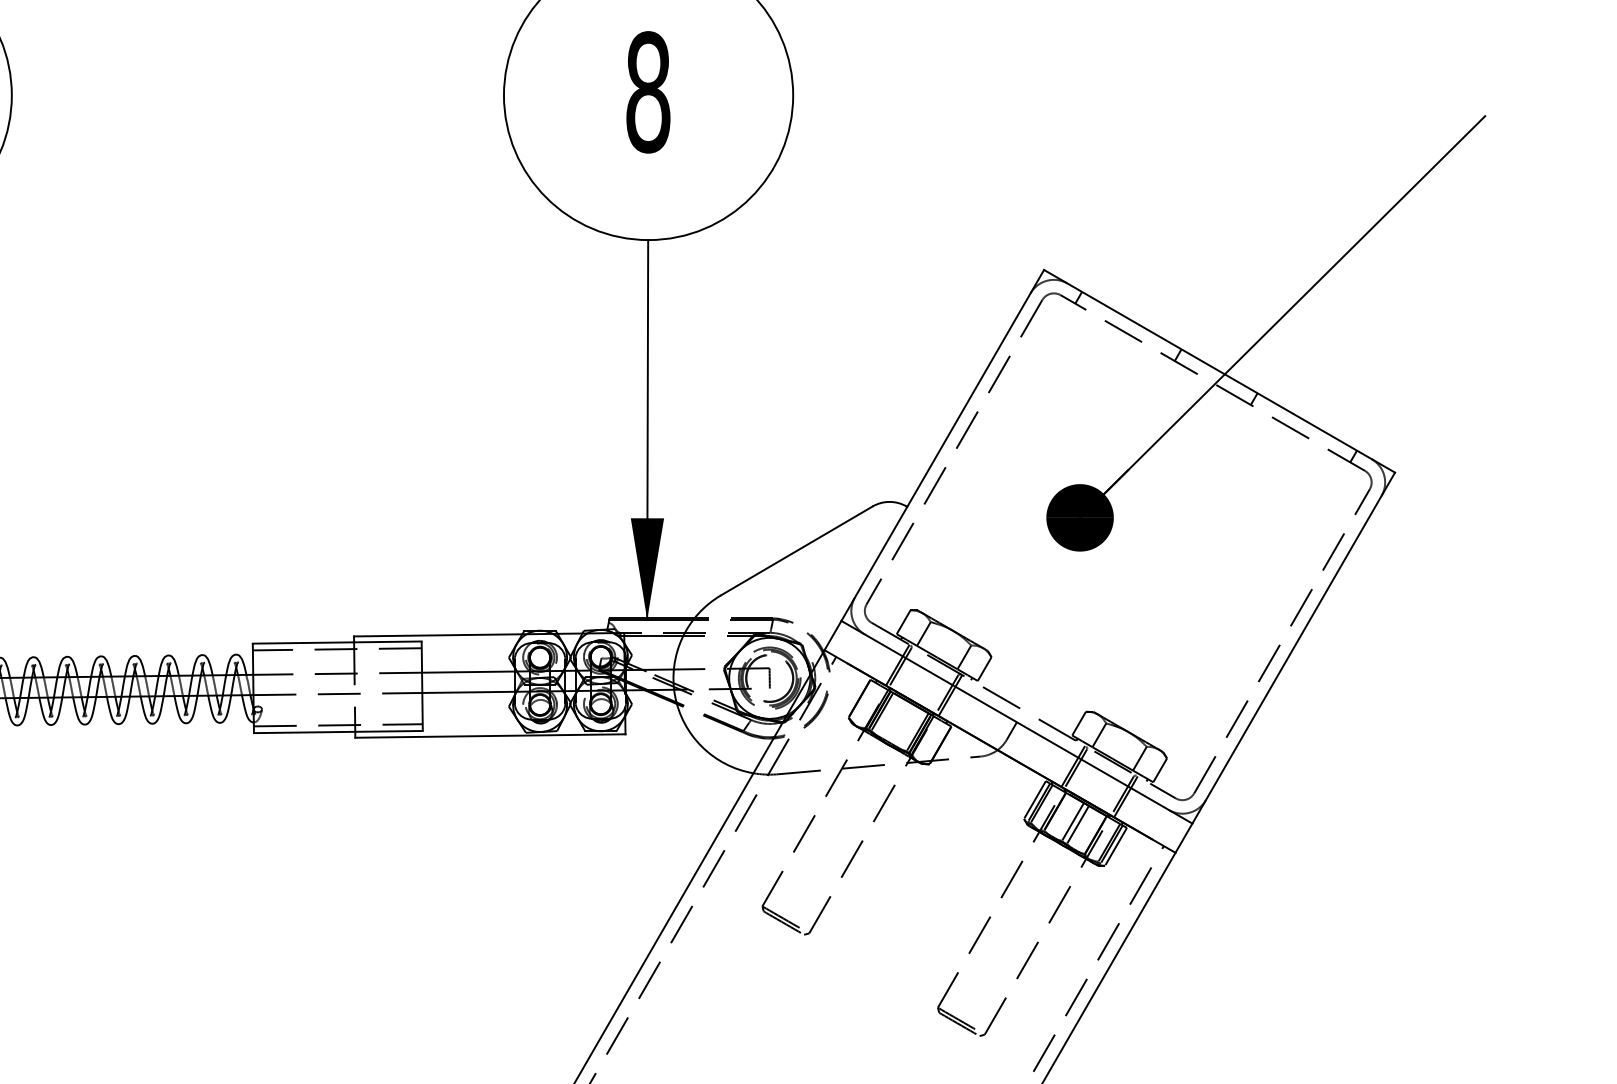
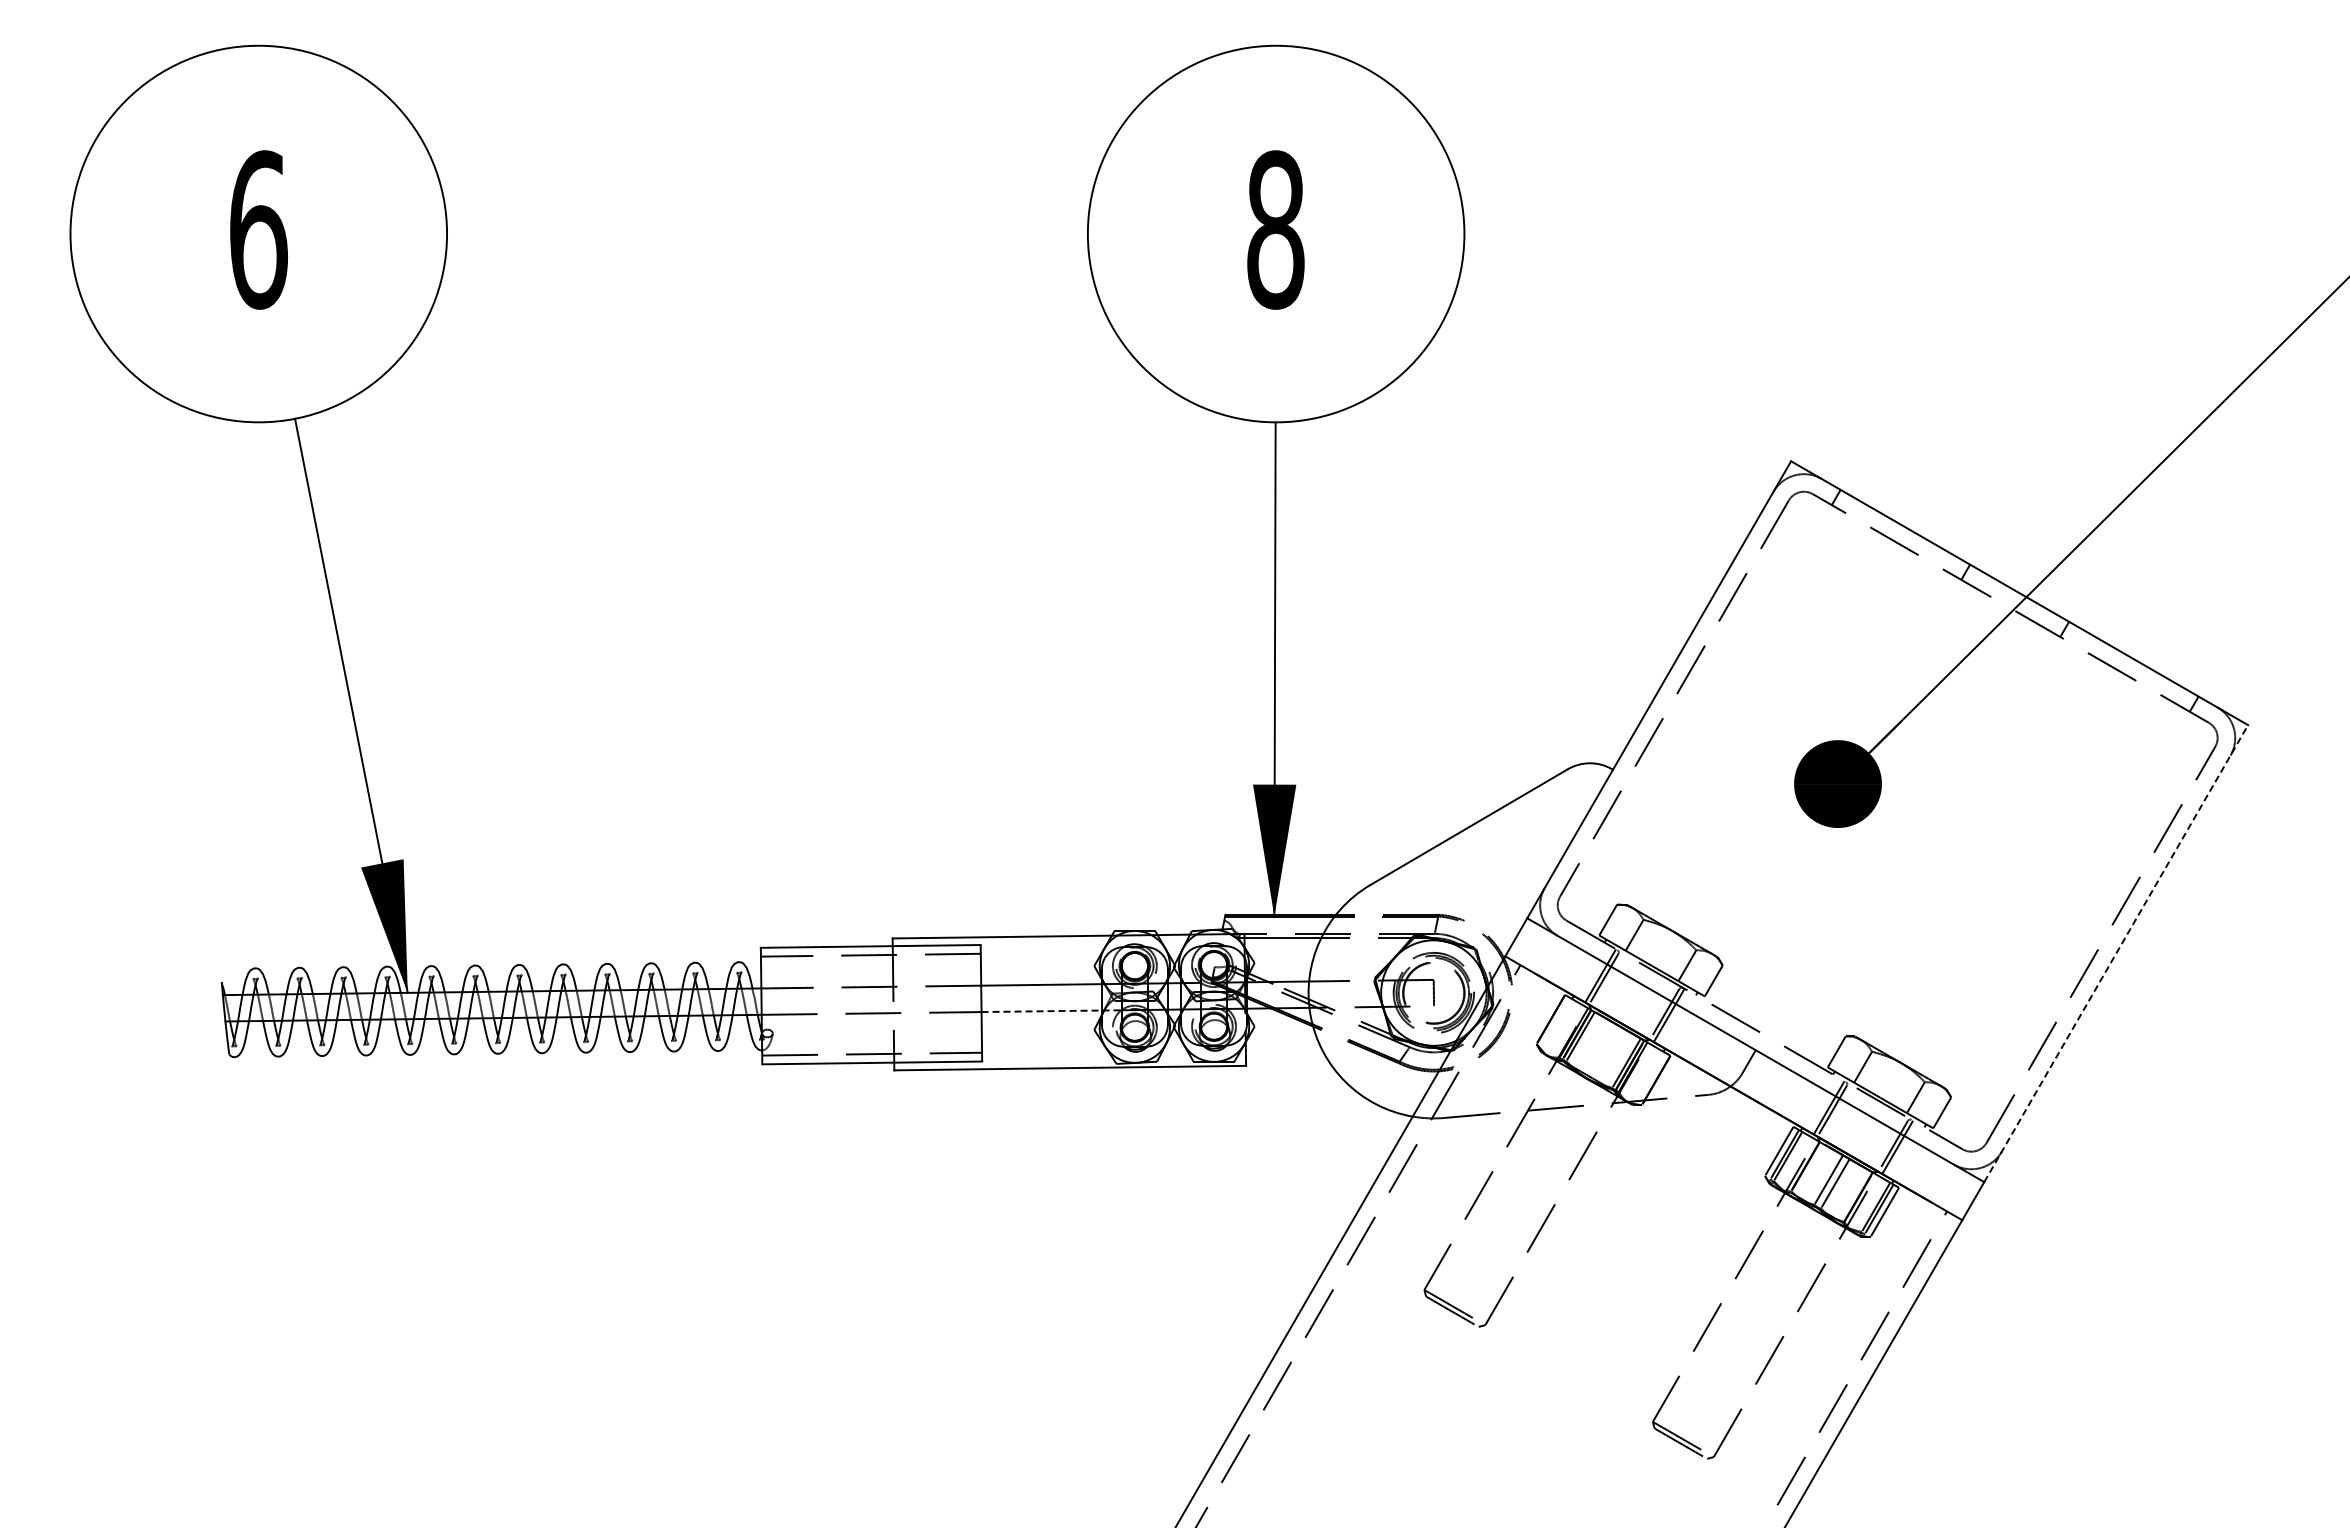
line: (1293, 647) -> (2116, 953), solid -> dashed
line: (476, 692) -> (1051, 1011), solid -> dashed

